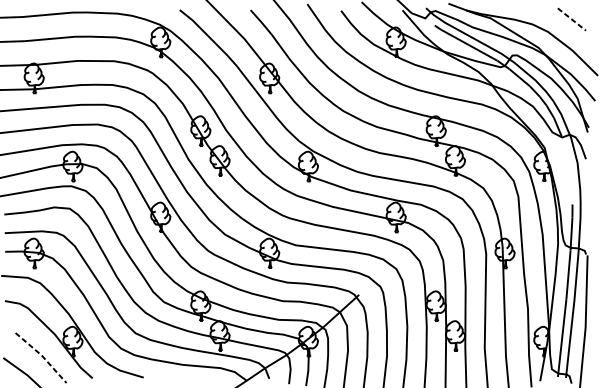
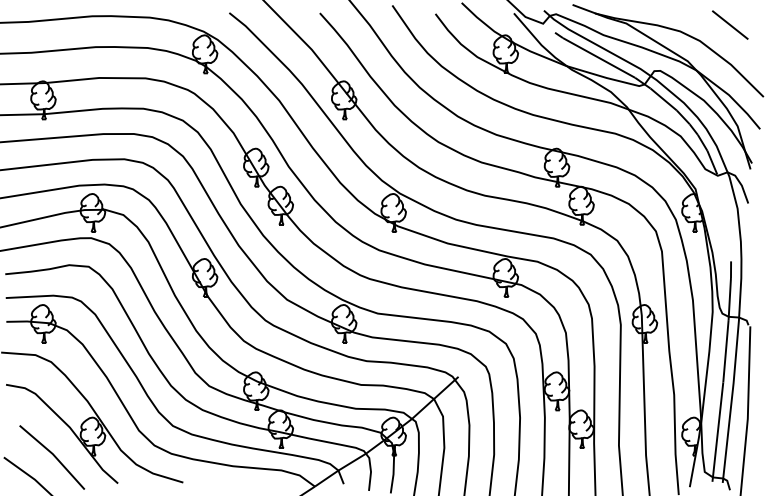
line: (572, 19) -> (730, 25), dashed -> solid
line: (42, 356) -> (54, 455), dashed -> solid

